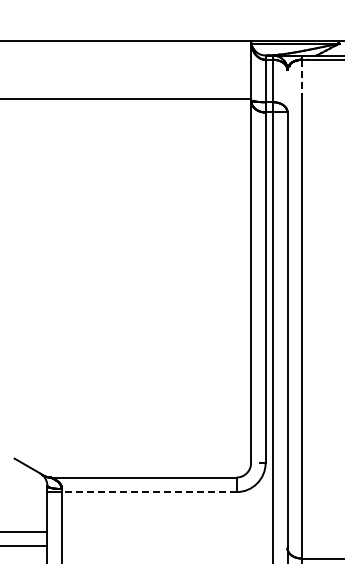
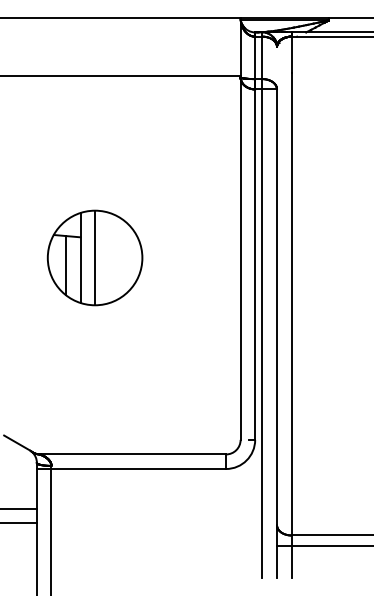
line: (301, 78) -> (291, 55), dashed -> solid
part: (104, 280) -> (94, 257), added
line: (148, 492) -> (138, 469), dashed -> solid

